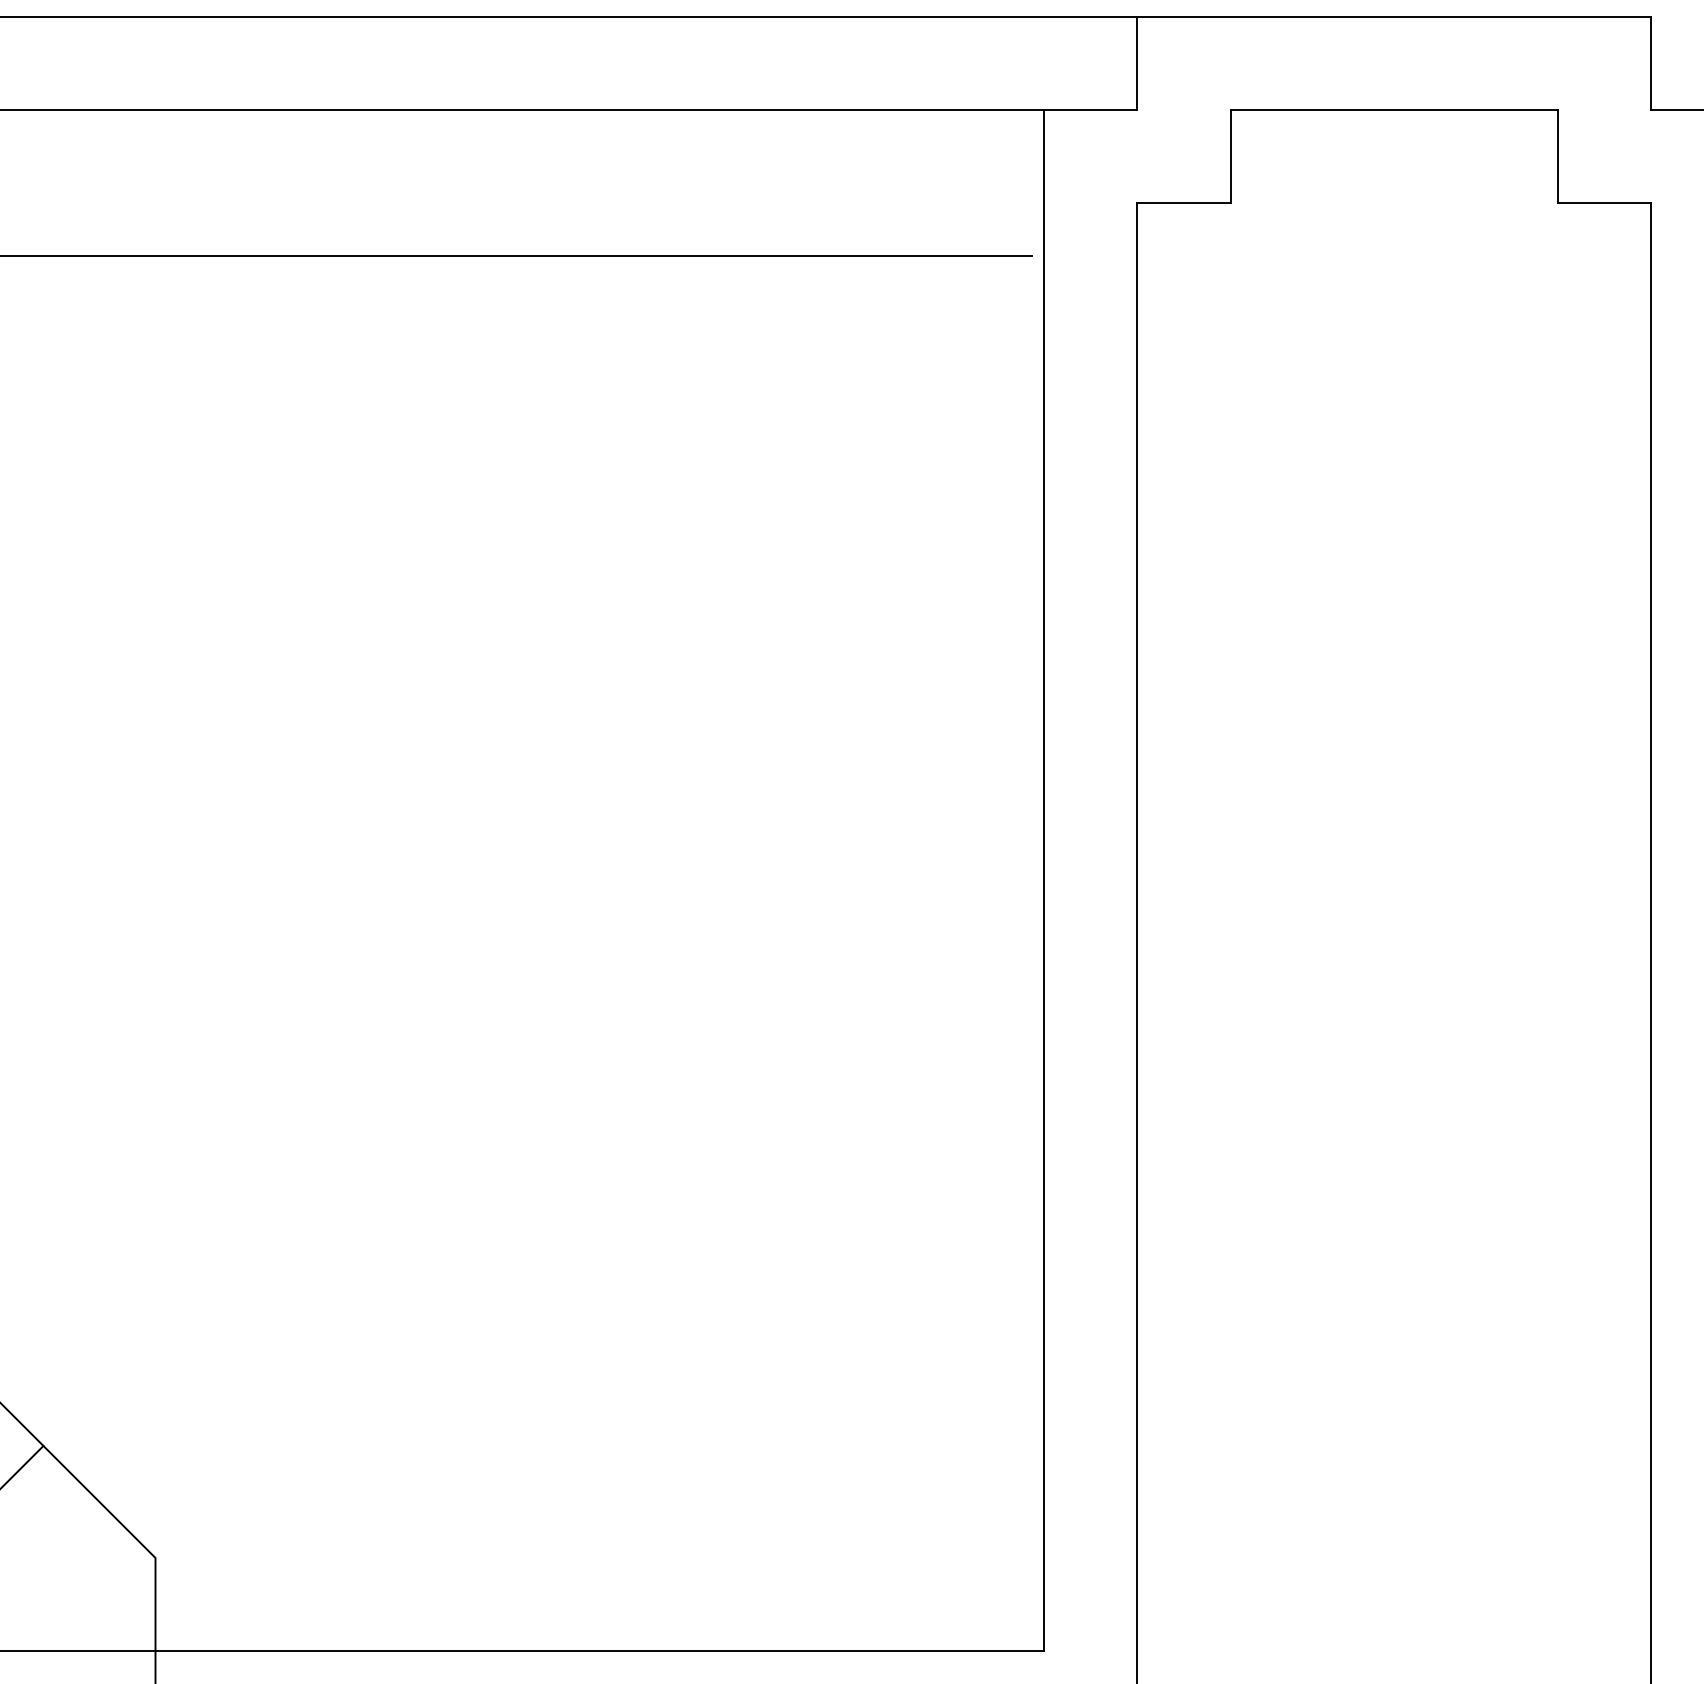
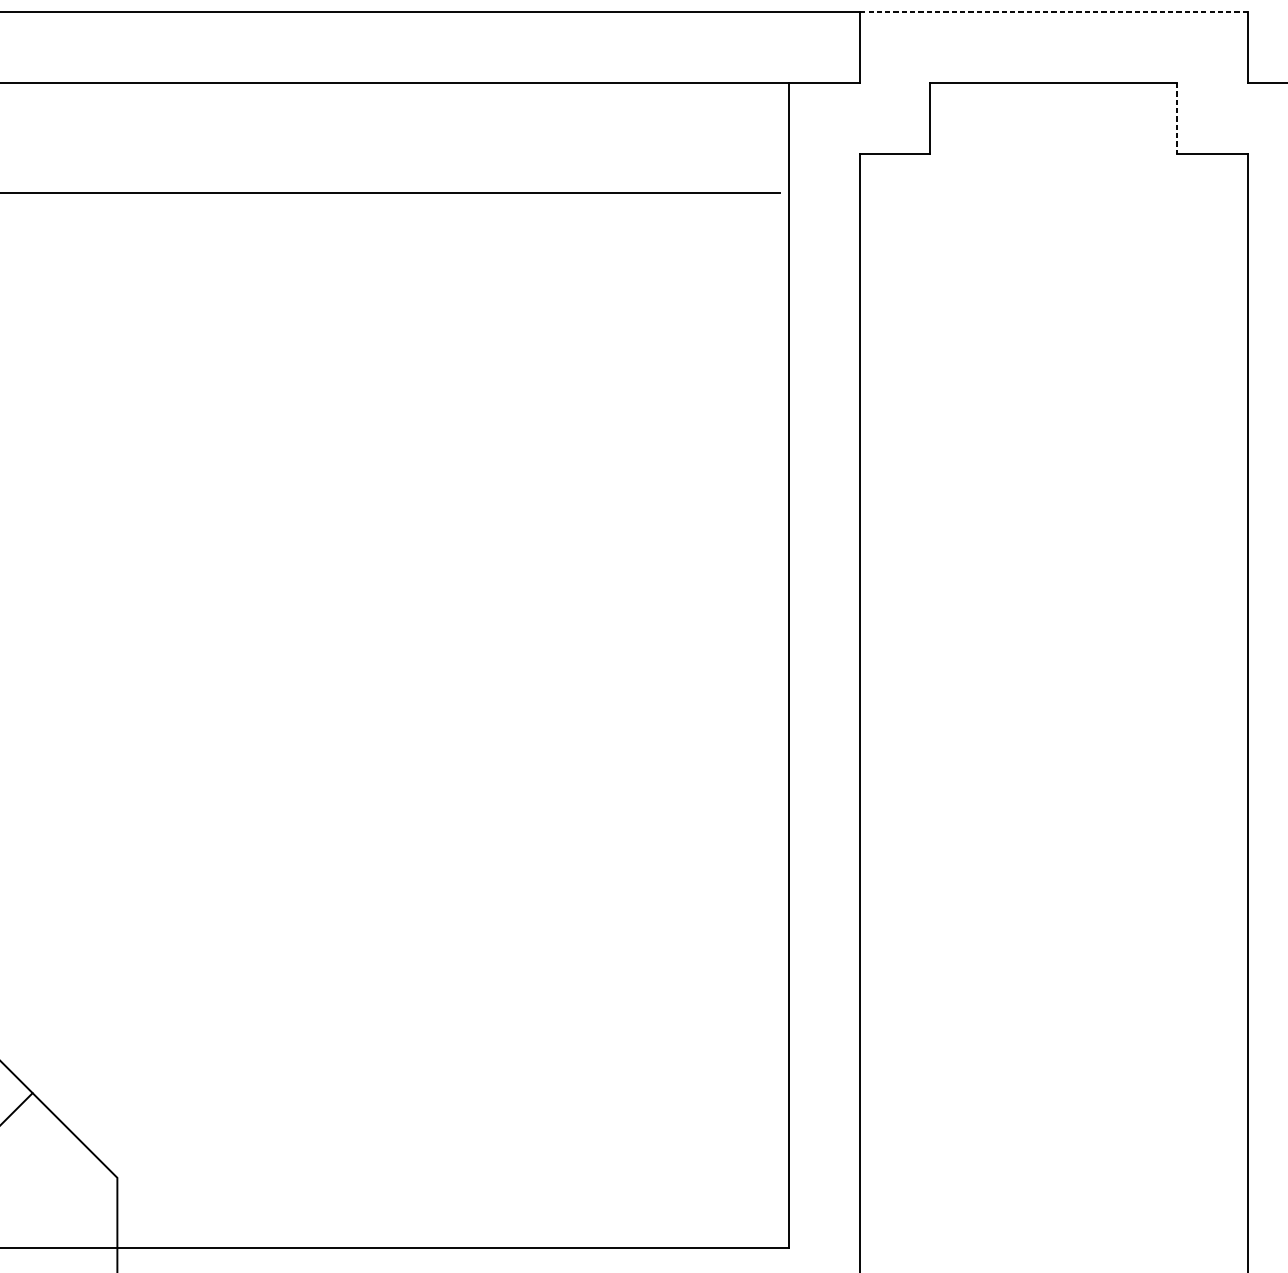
line: (1394, 16) -> (1054, 12), solid -> dashed
line: (1557, 156) -> (1177, 118), solid -> dashed

